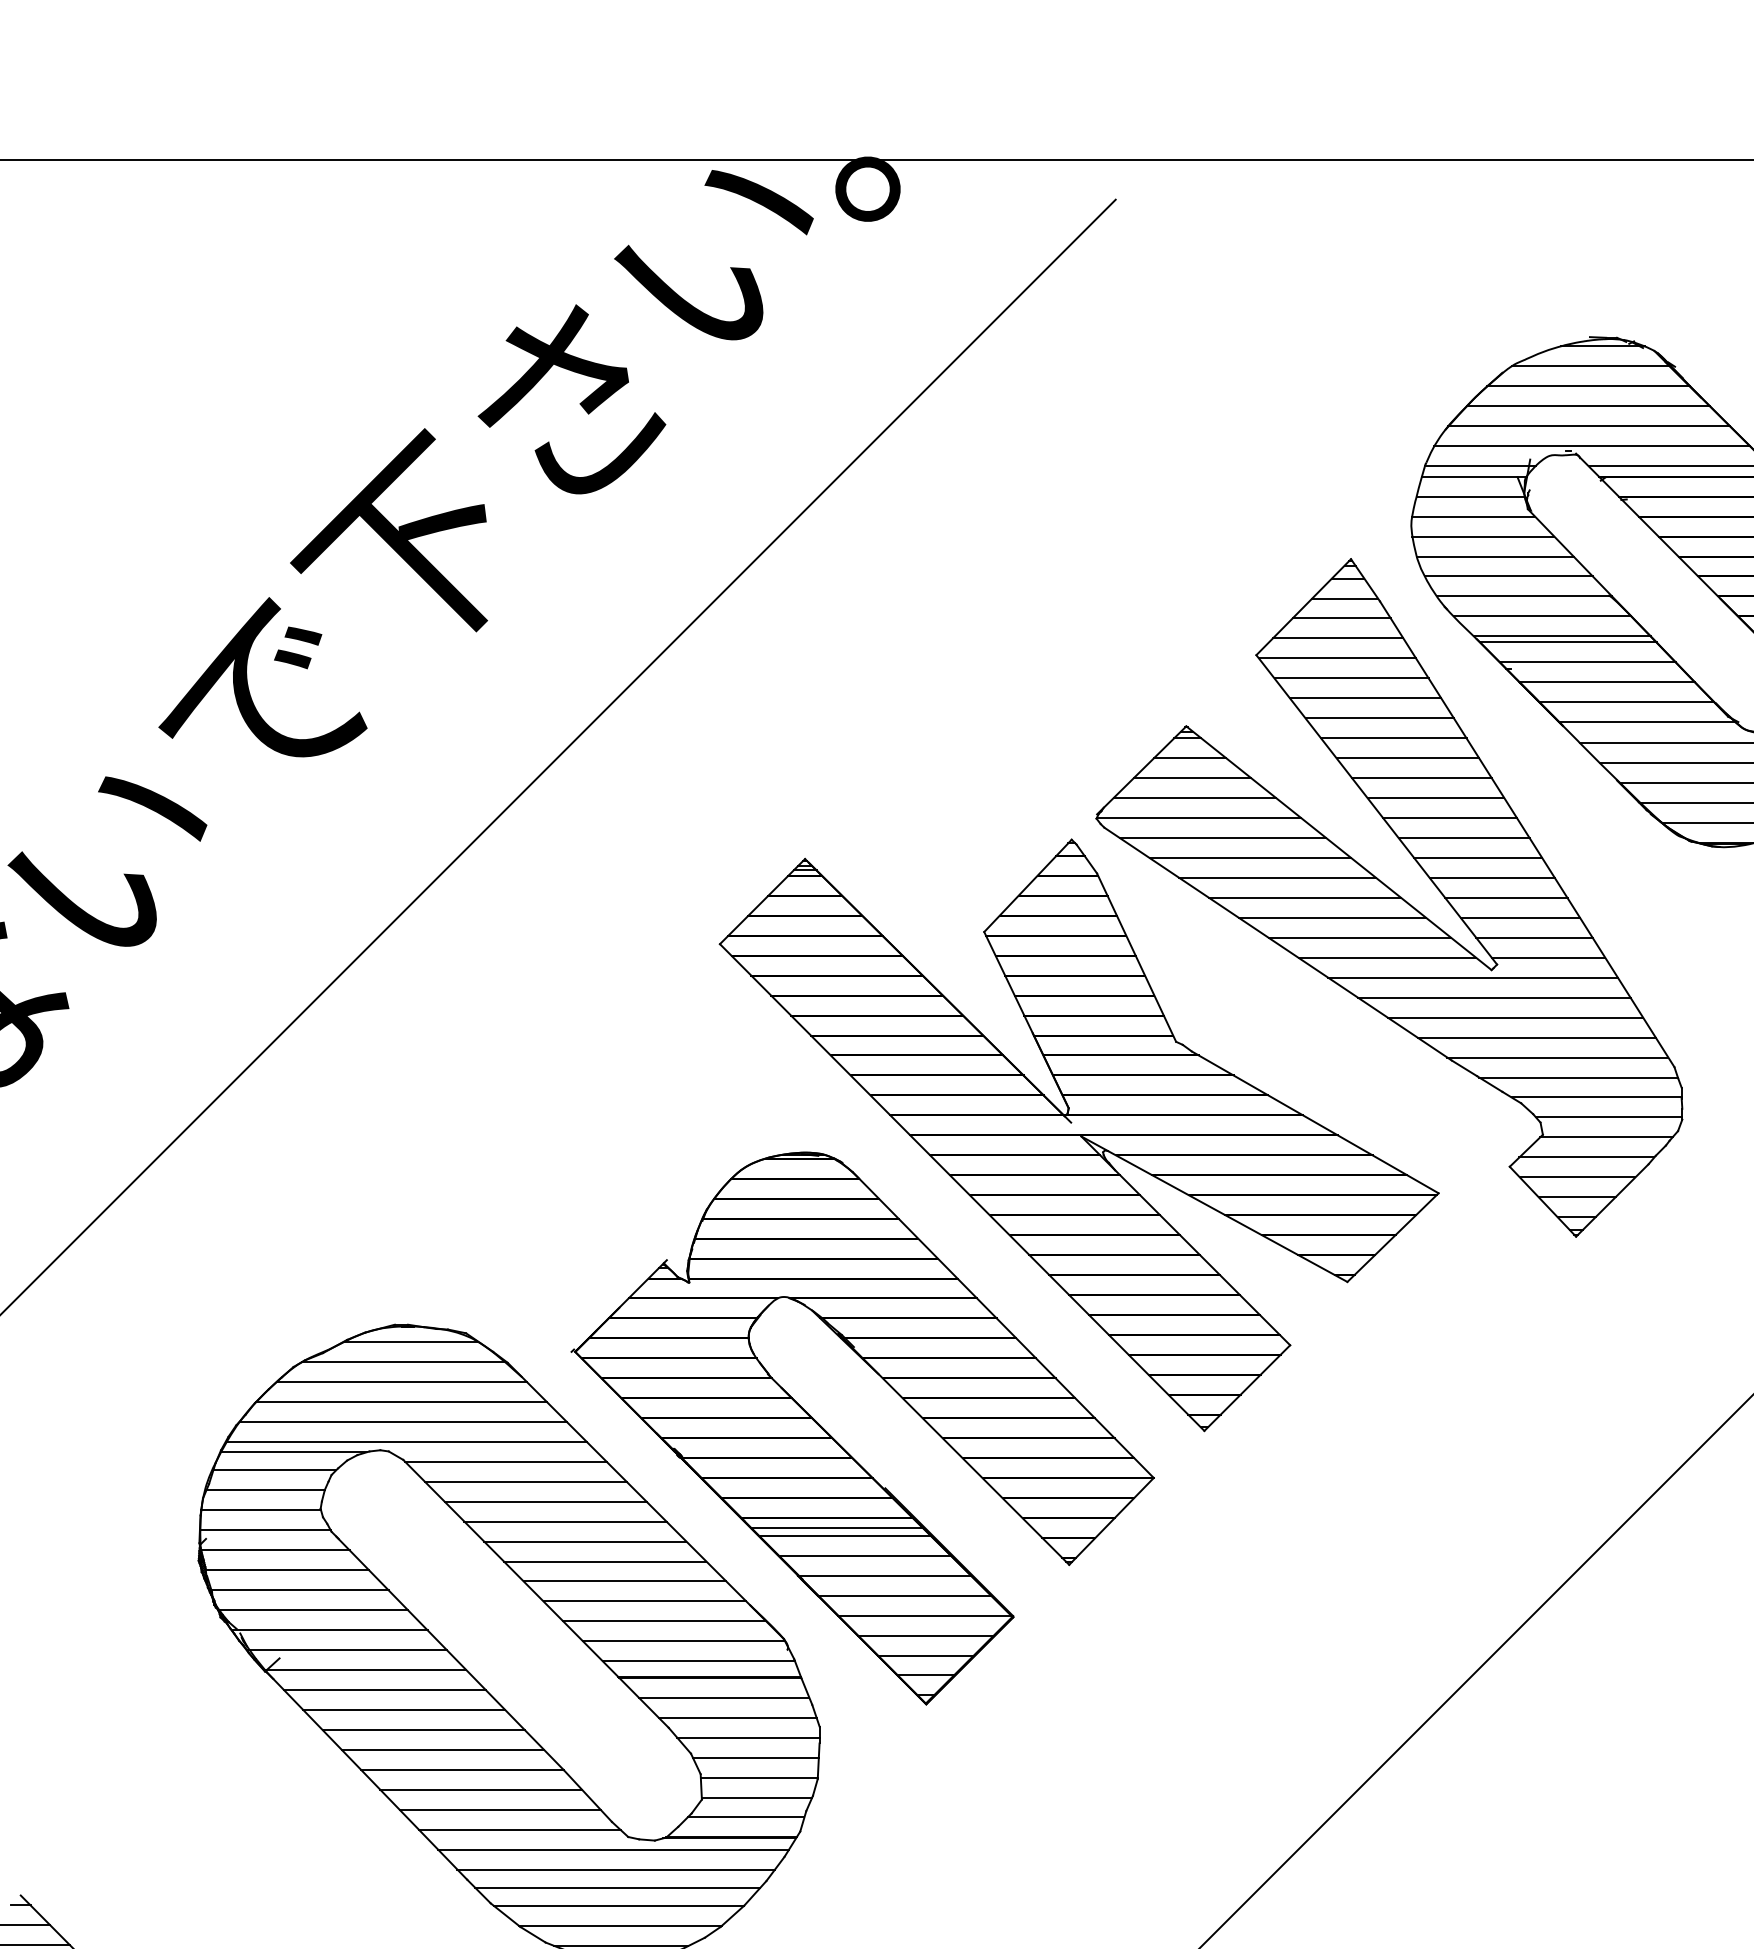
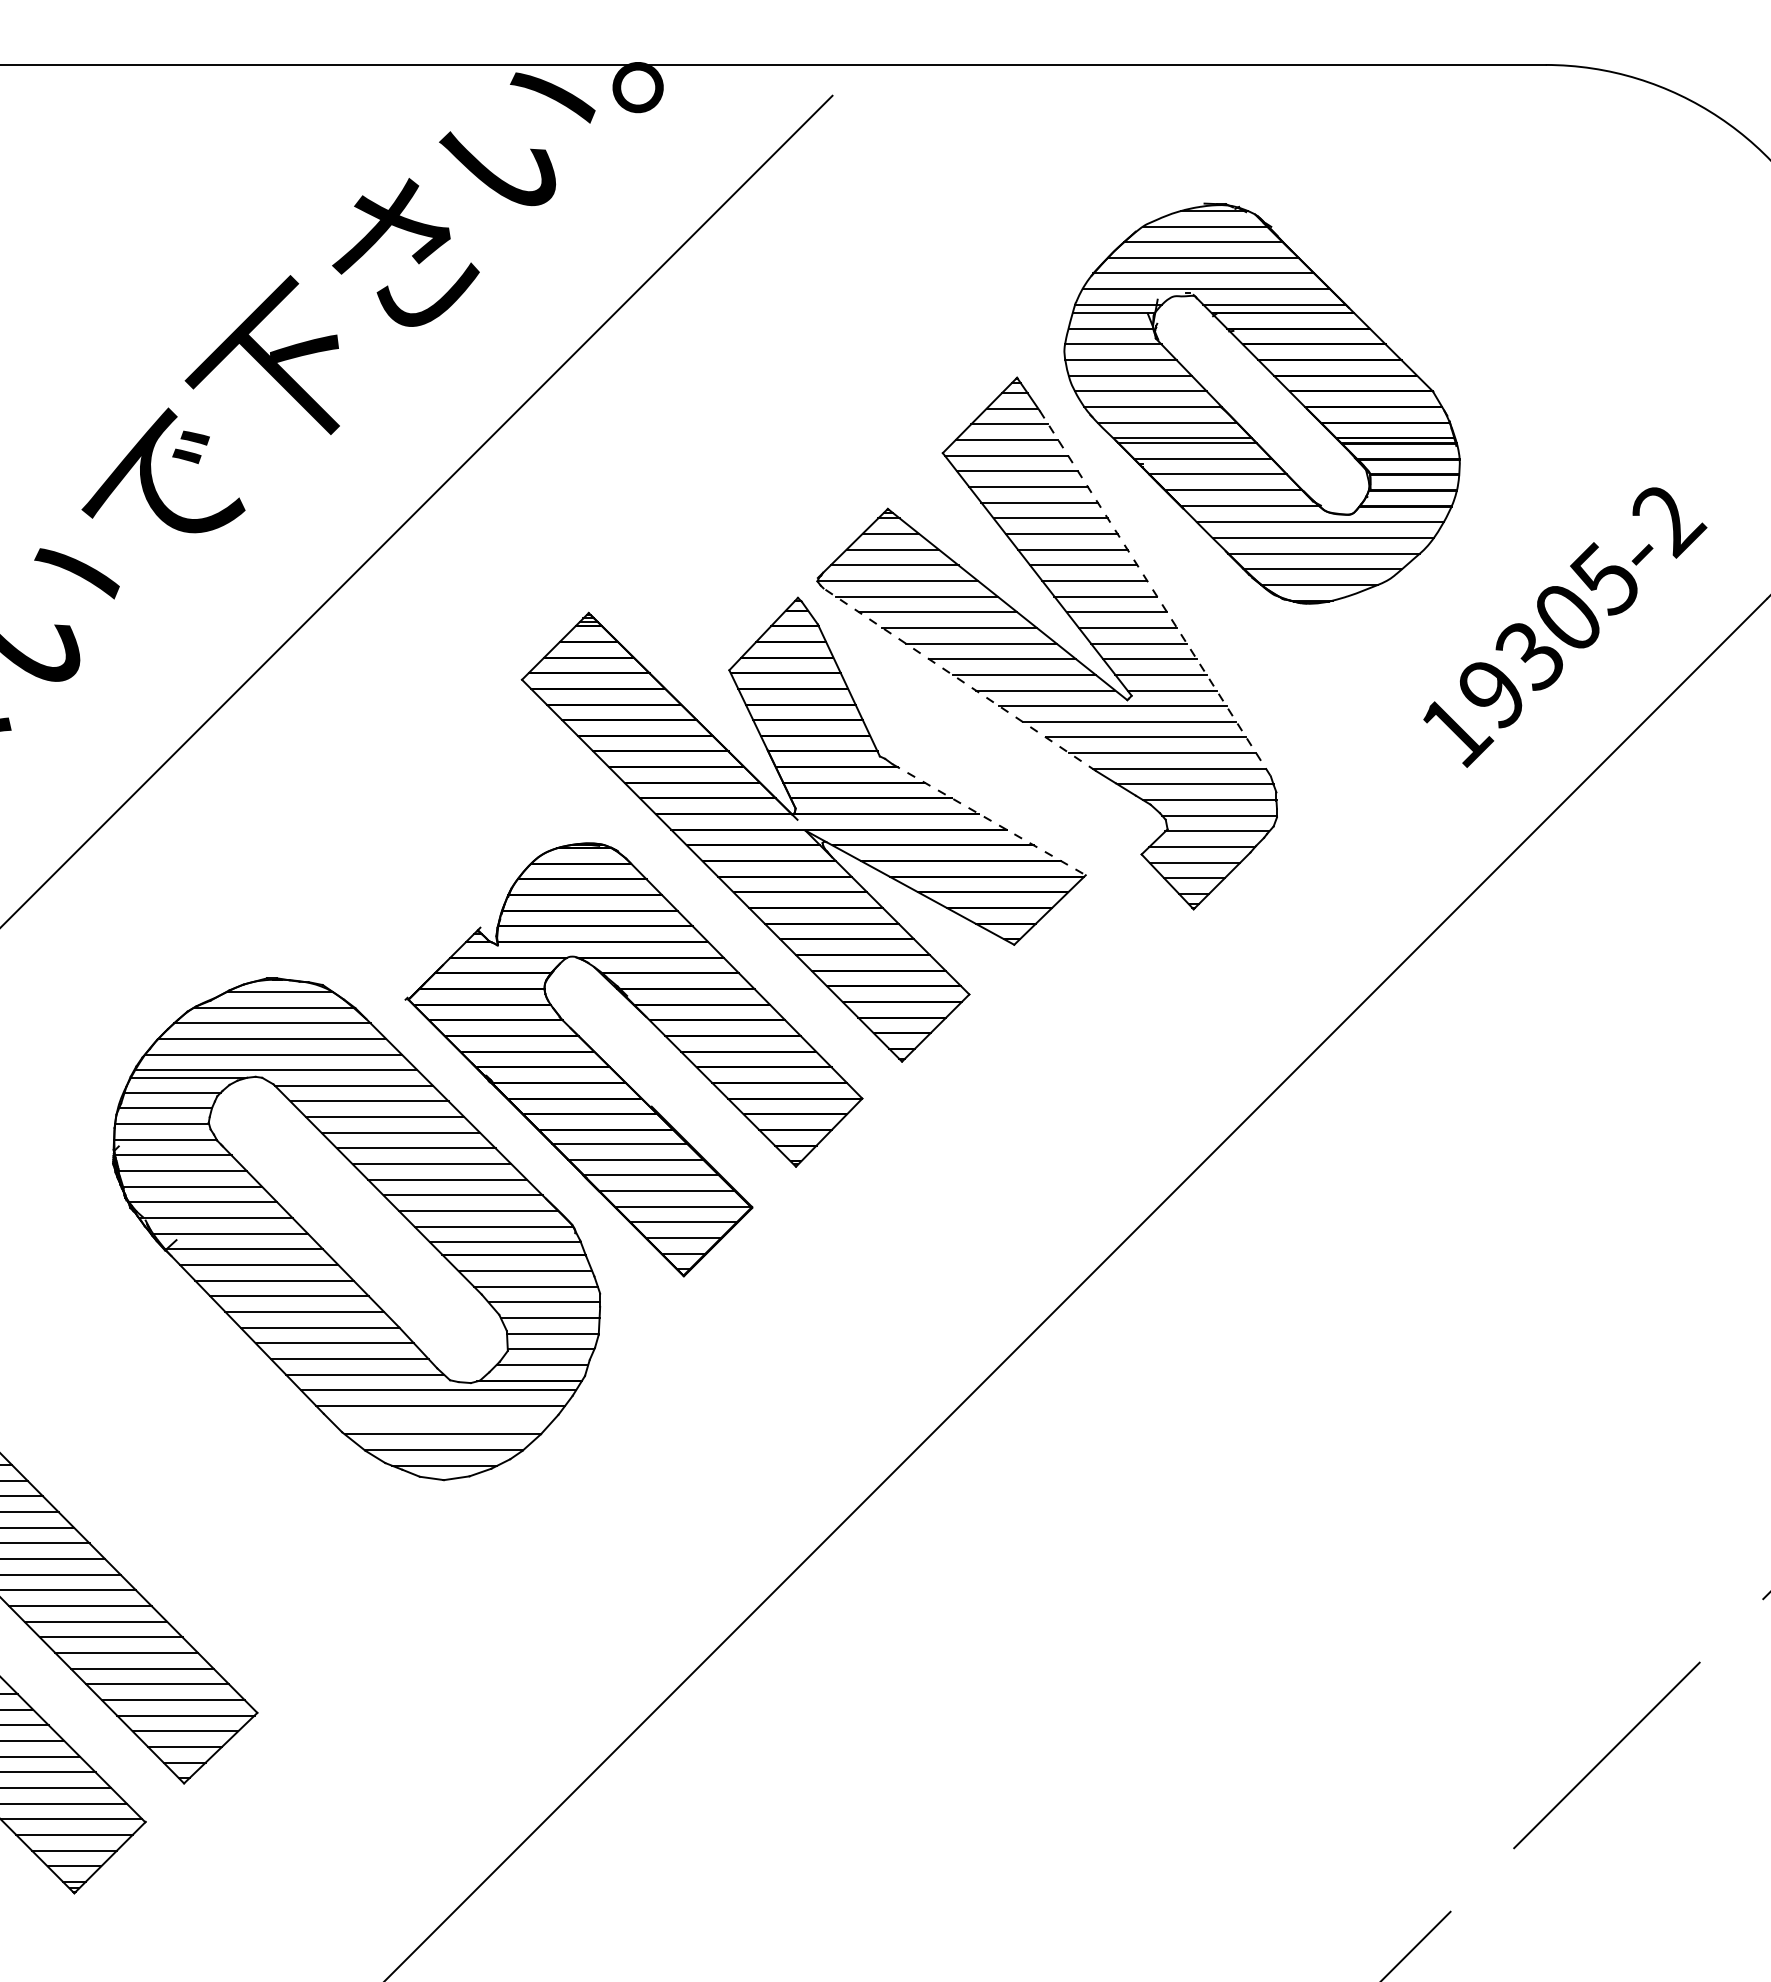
line: (1527, 835) -> (1155, 594), solid -> dashed
line: (1277, 943) -> (959, 679), solid -> dashed
line: (1315, 1122) -> (989, 819), solid -> dashed
line: (836, 1527) -> (613, 1137), removed
line: (617, 1888) -> (441, 1420), removed

